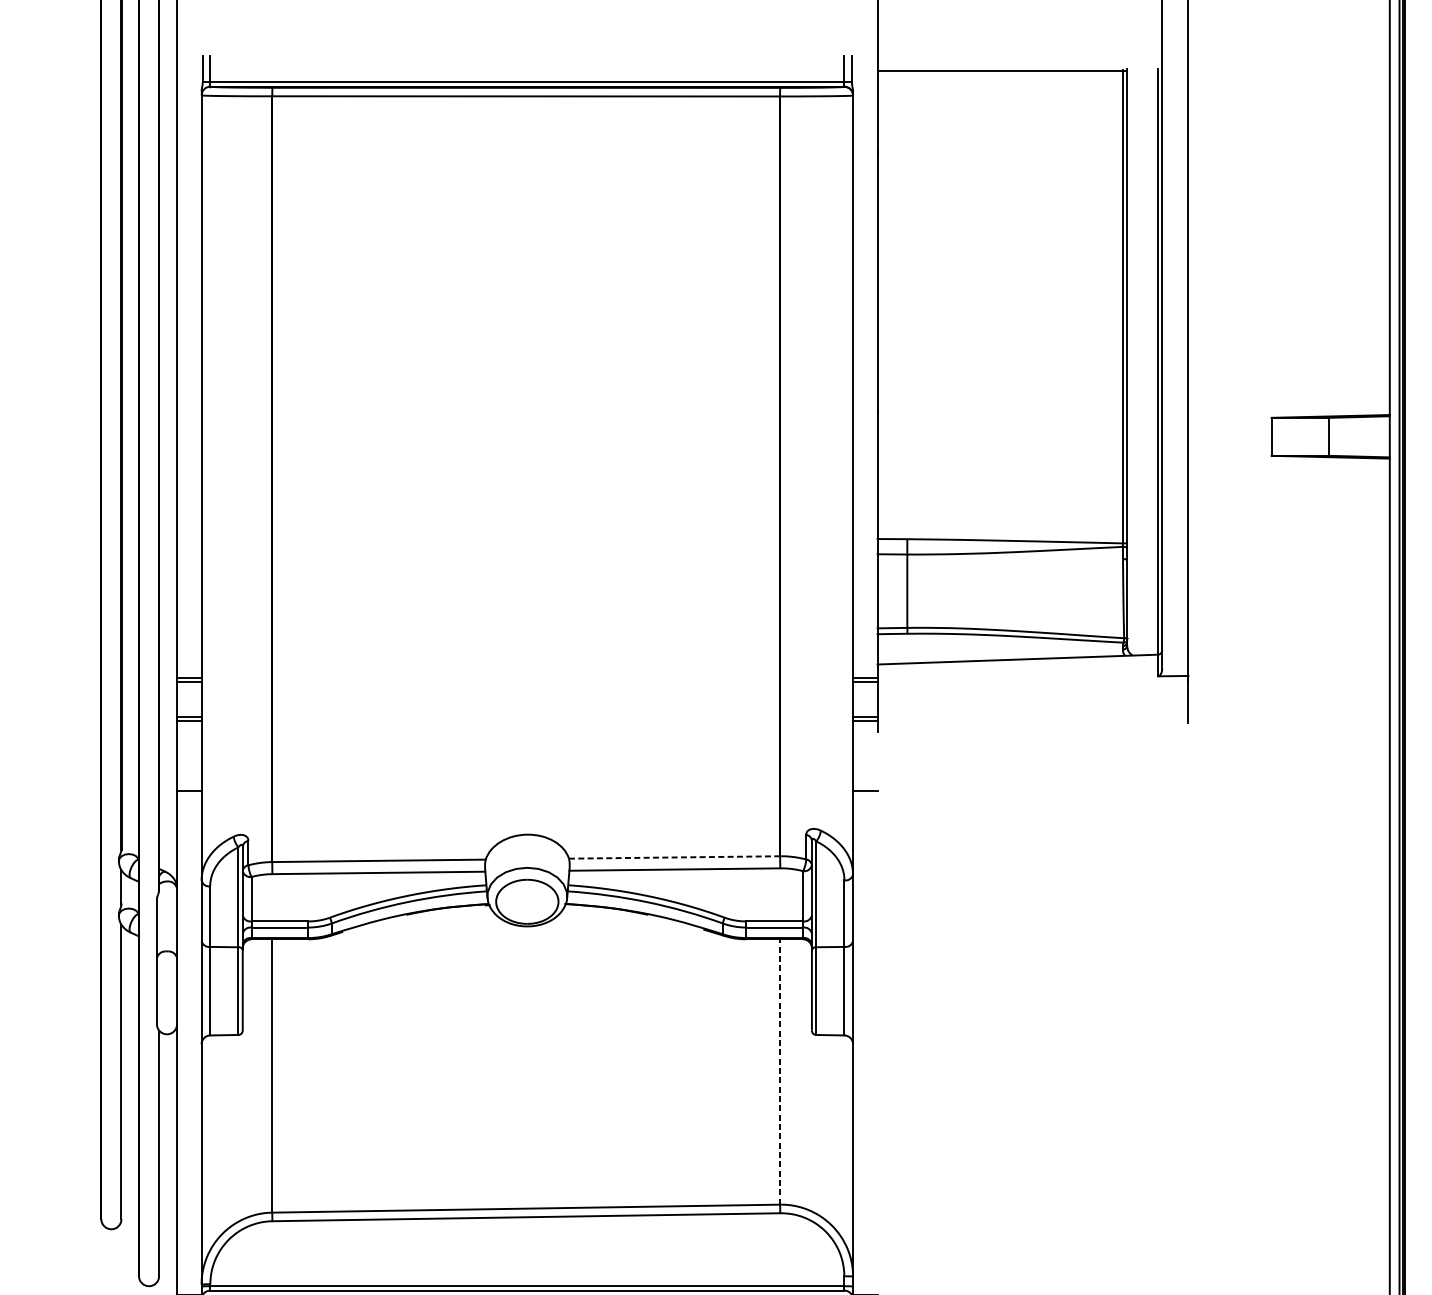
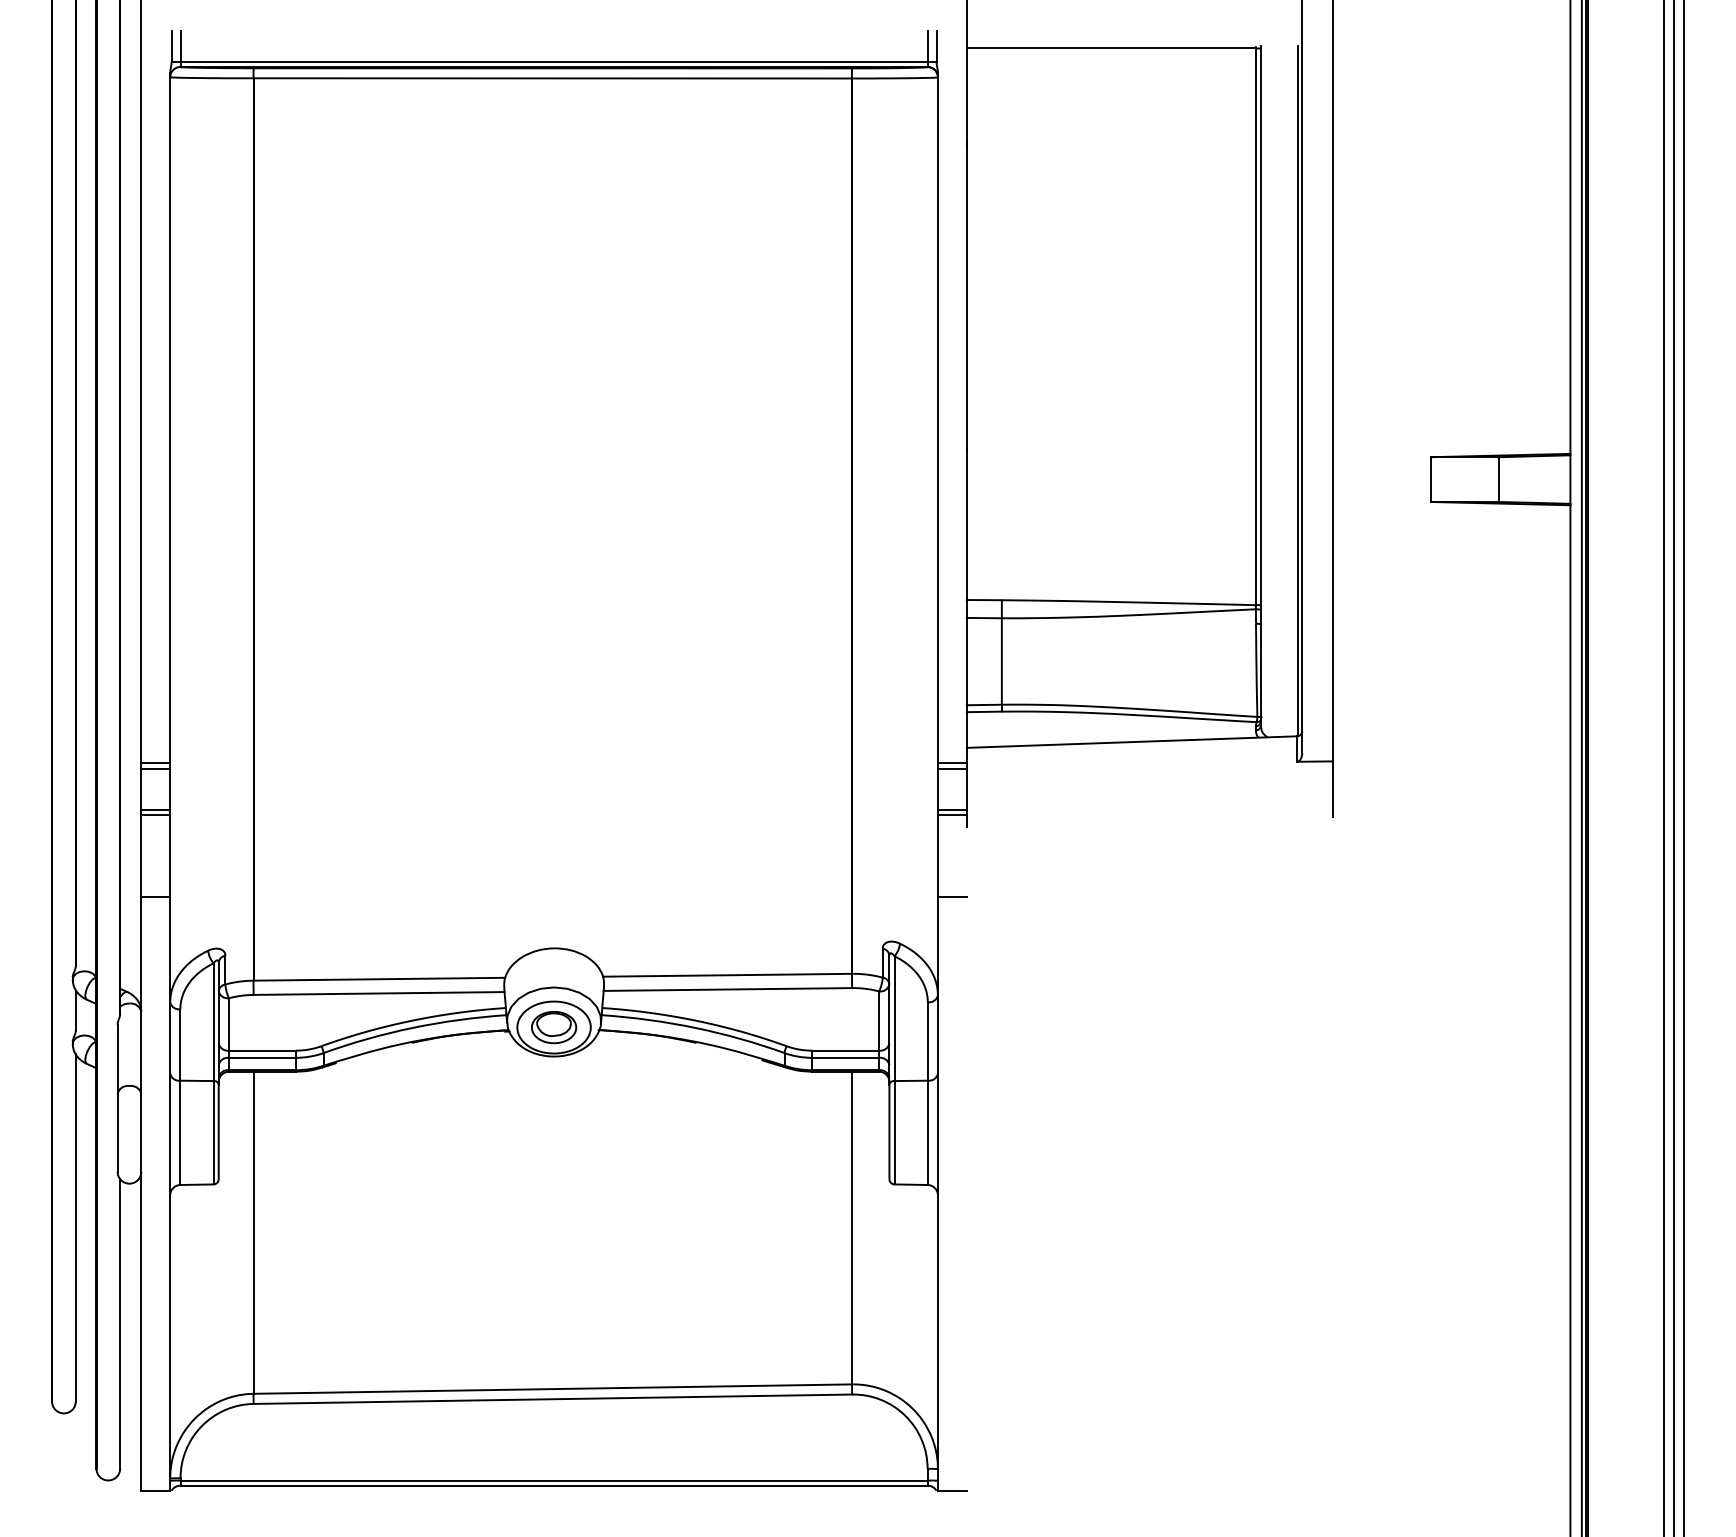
line: (675, 857) -> (728, 975), dashed -> solid
part: (527, 901) -> (554, 1027), added
line: (779, 1071) -> (851, 1227), dashed -> solid

